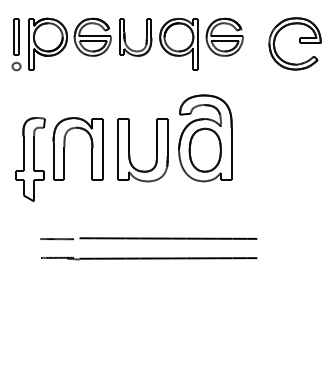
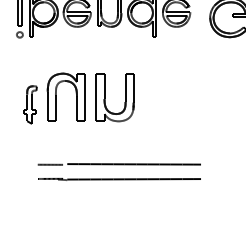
part: (205, 138) -> (162, 89), removed
part: (30, 159) -> (30, 104), size x0.6

